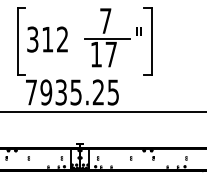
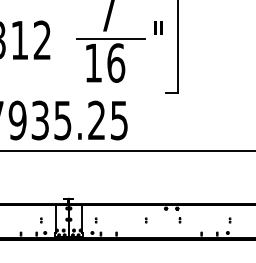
text: (111, 54) -> (116, 62), 17 -> 16

